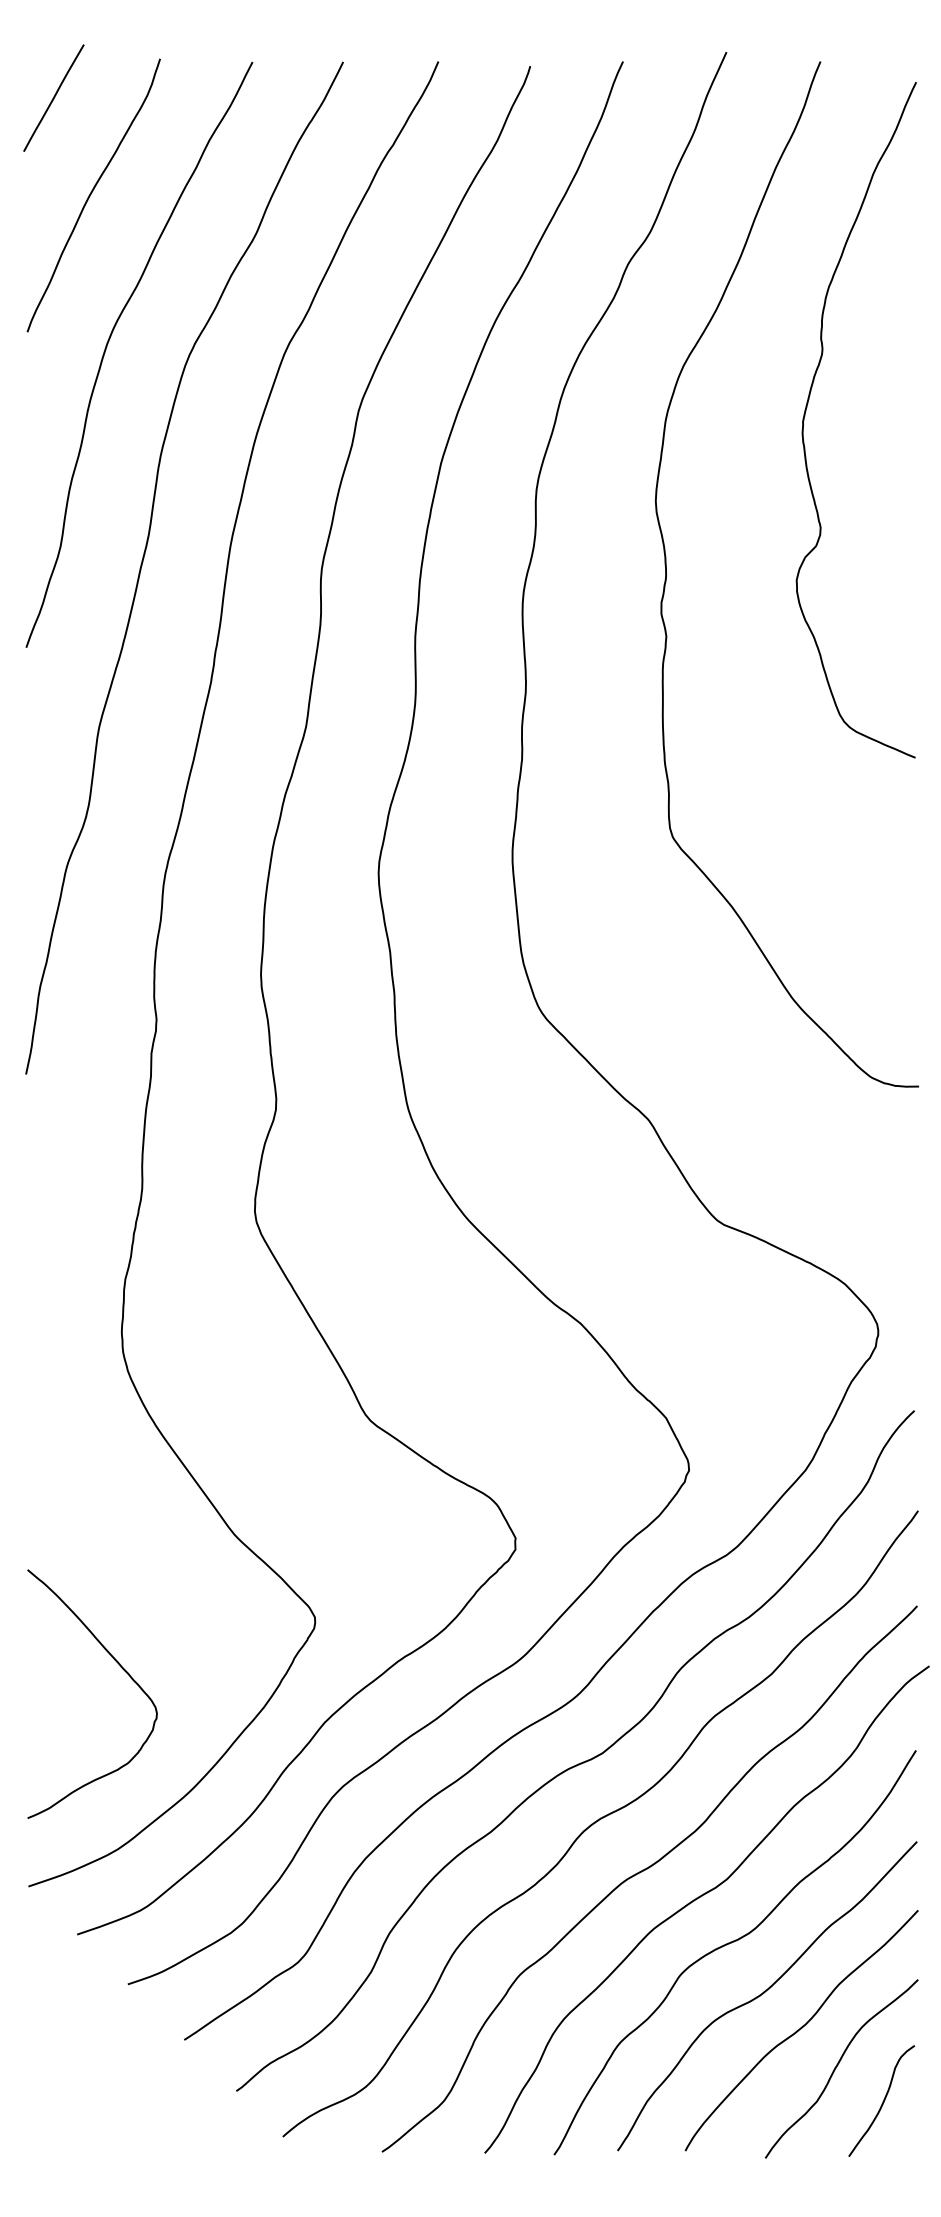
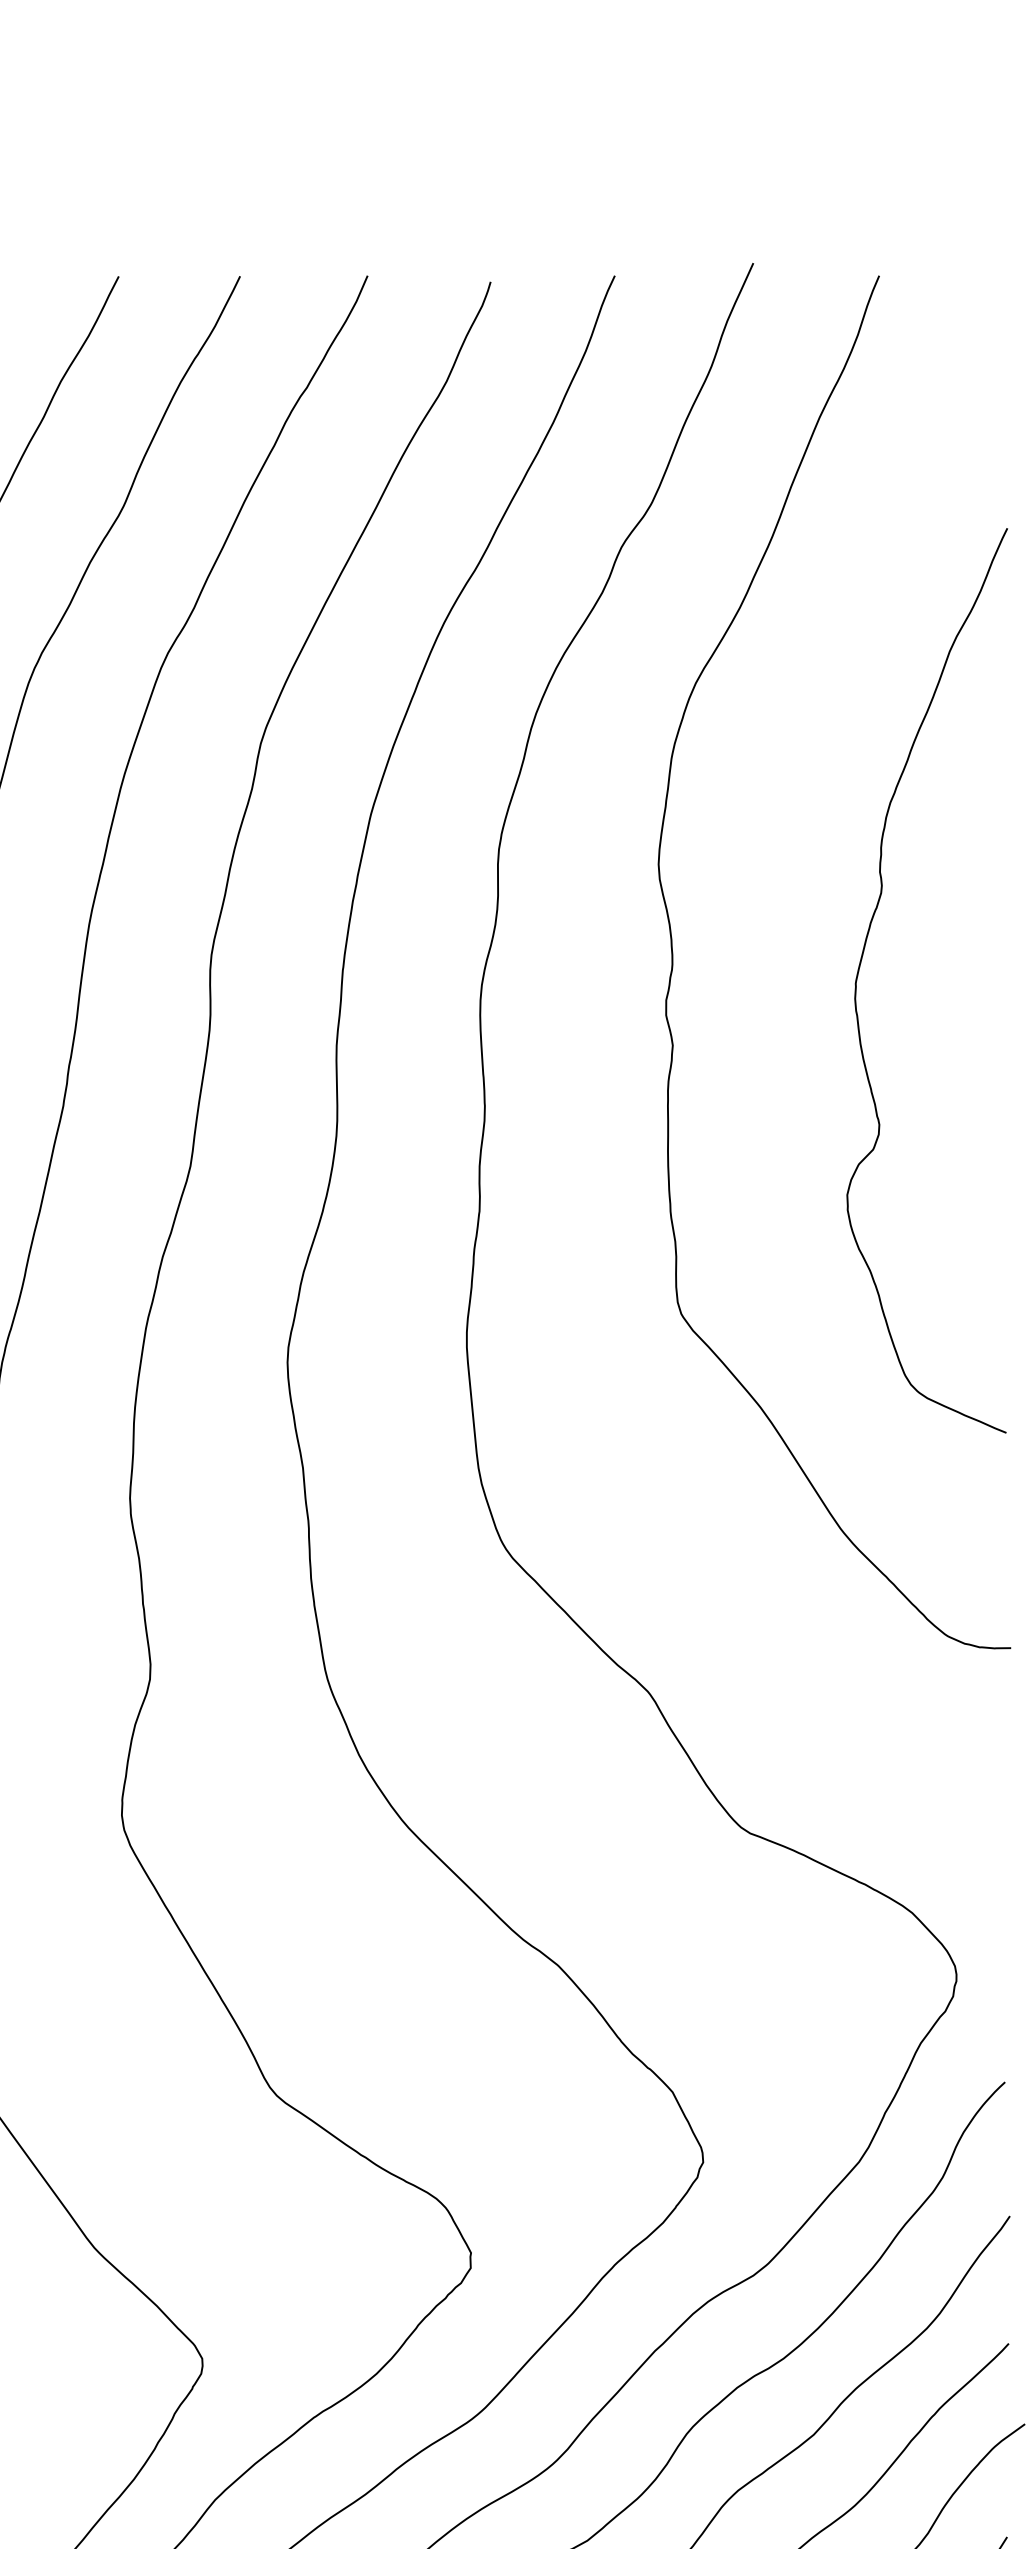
curve: (807, 407) -> (861, 963), moved

